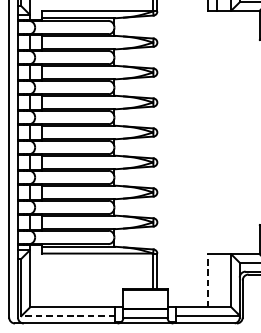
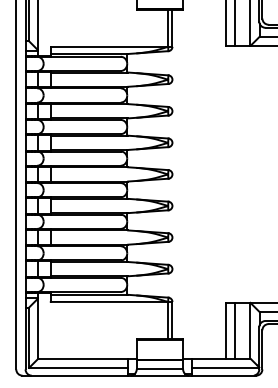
line: (207, 280) -> (225, 330), dashed -> solid
line: (217, 280) -> (235, 330), added
line: (68, 315) -> (78, 367), dashed -> solid

